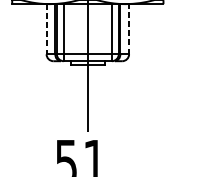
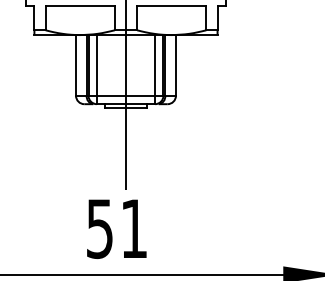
line: (128, 28) -> (175, 64), dashed -> solid
line: (46, 29) -> (76, 65), dashed -> solid

